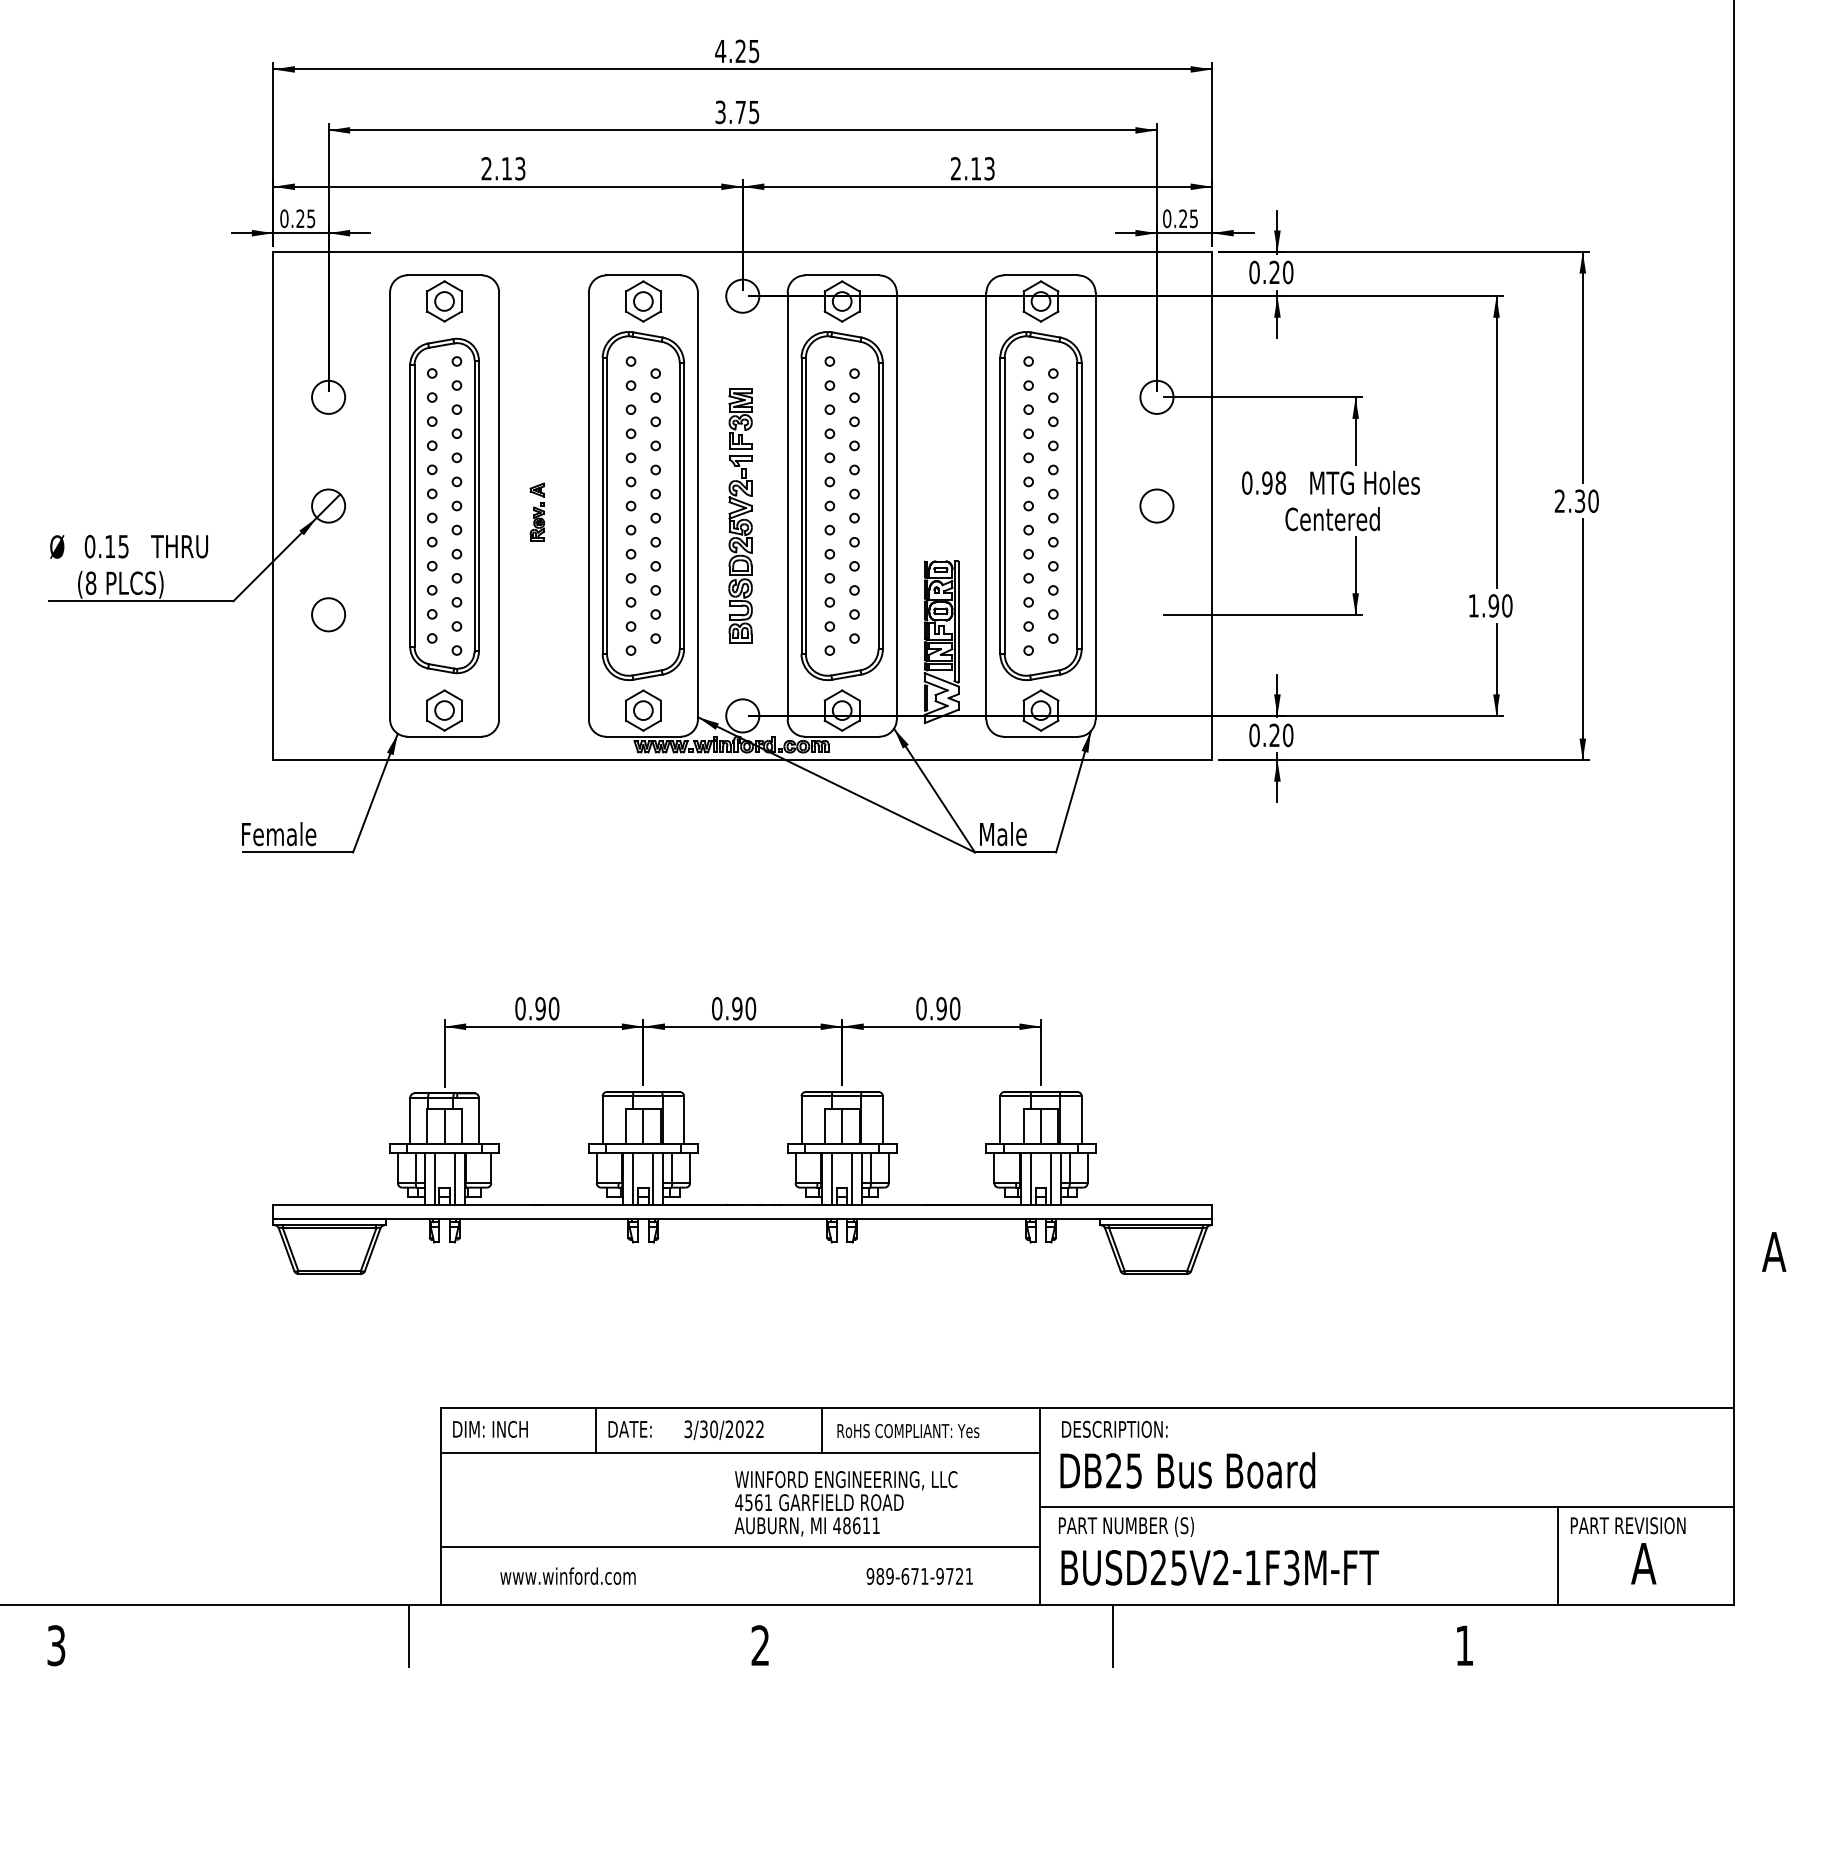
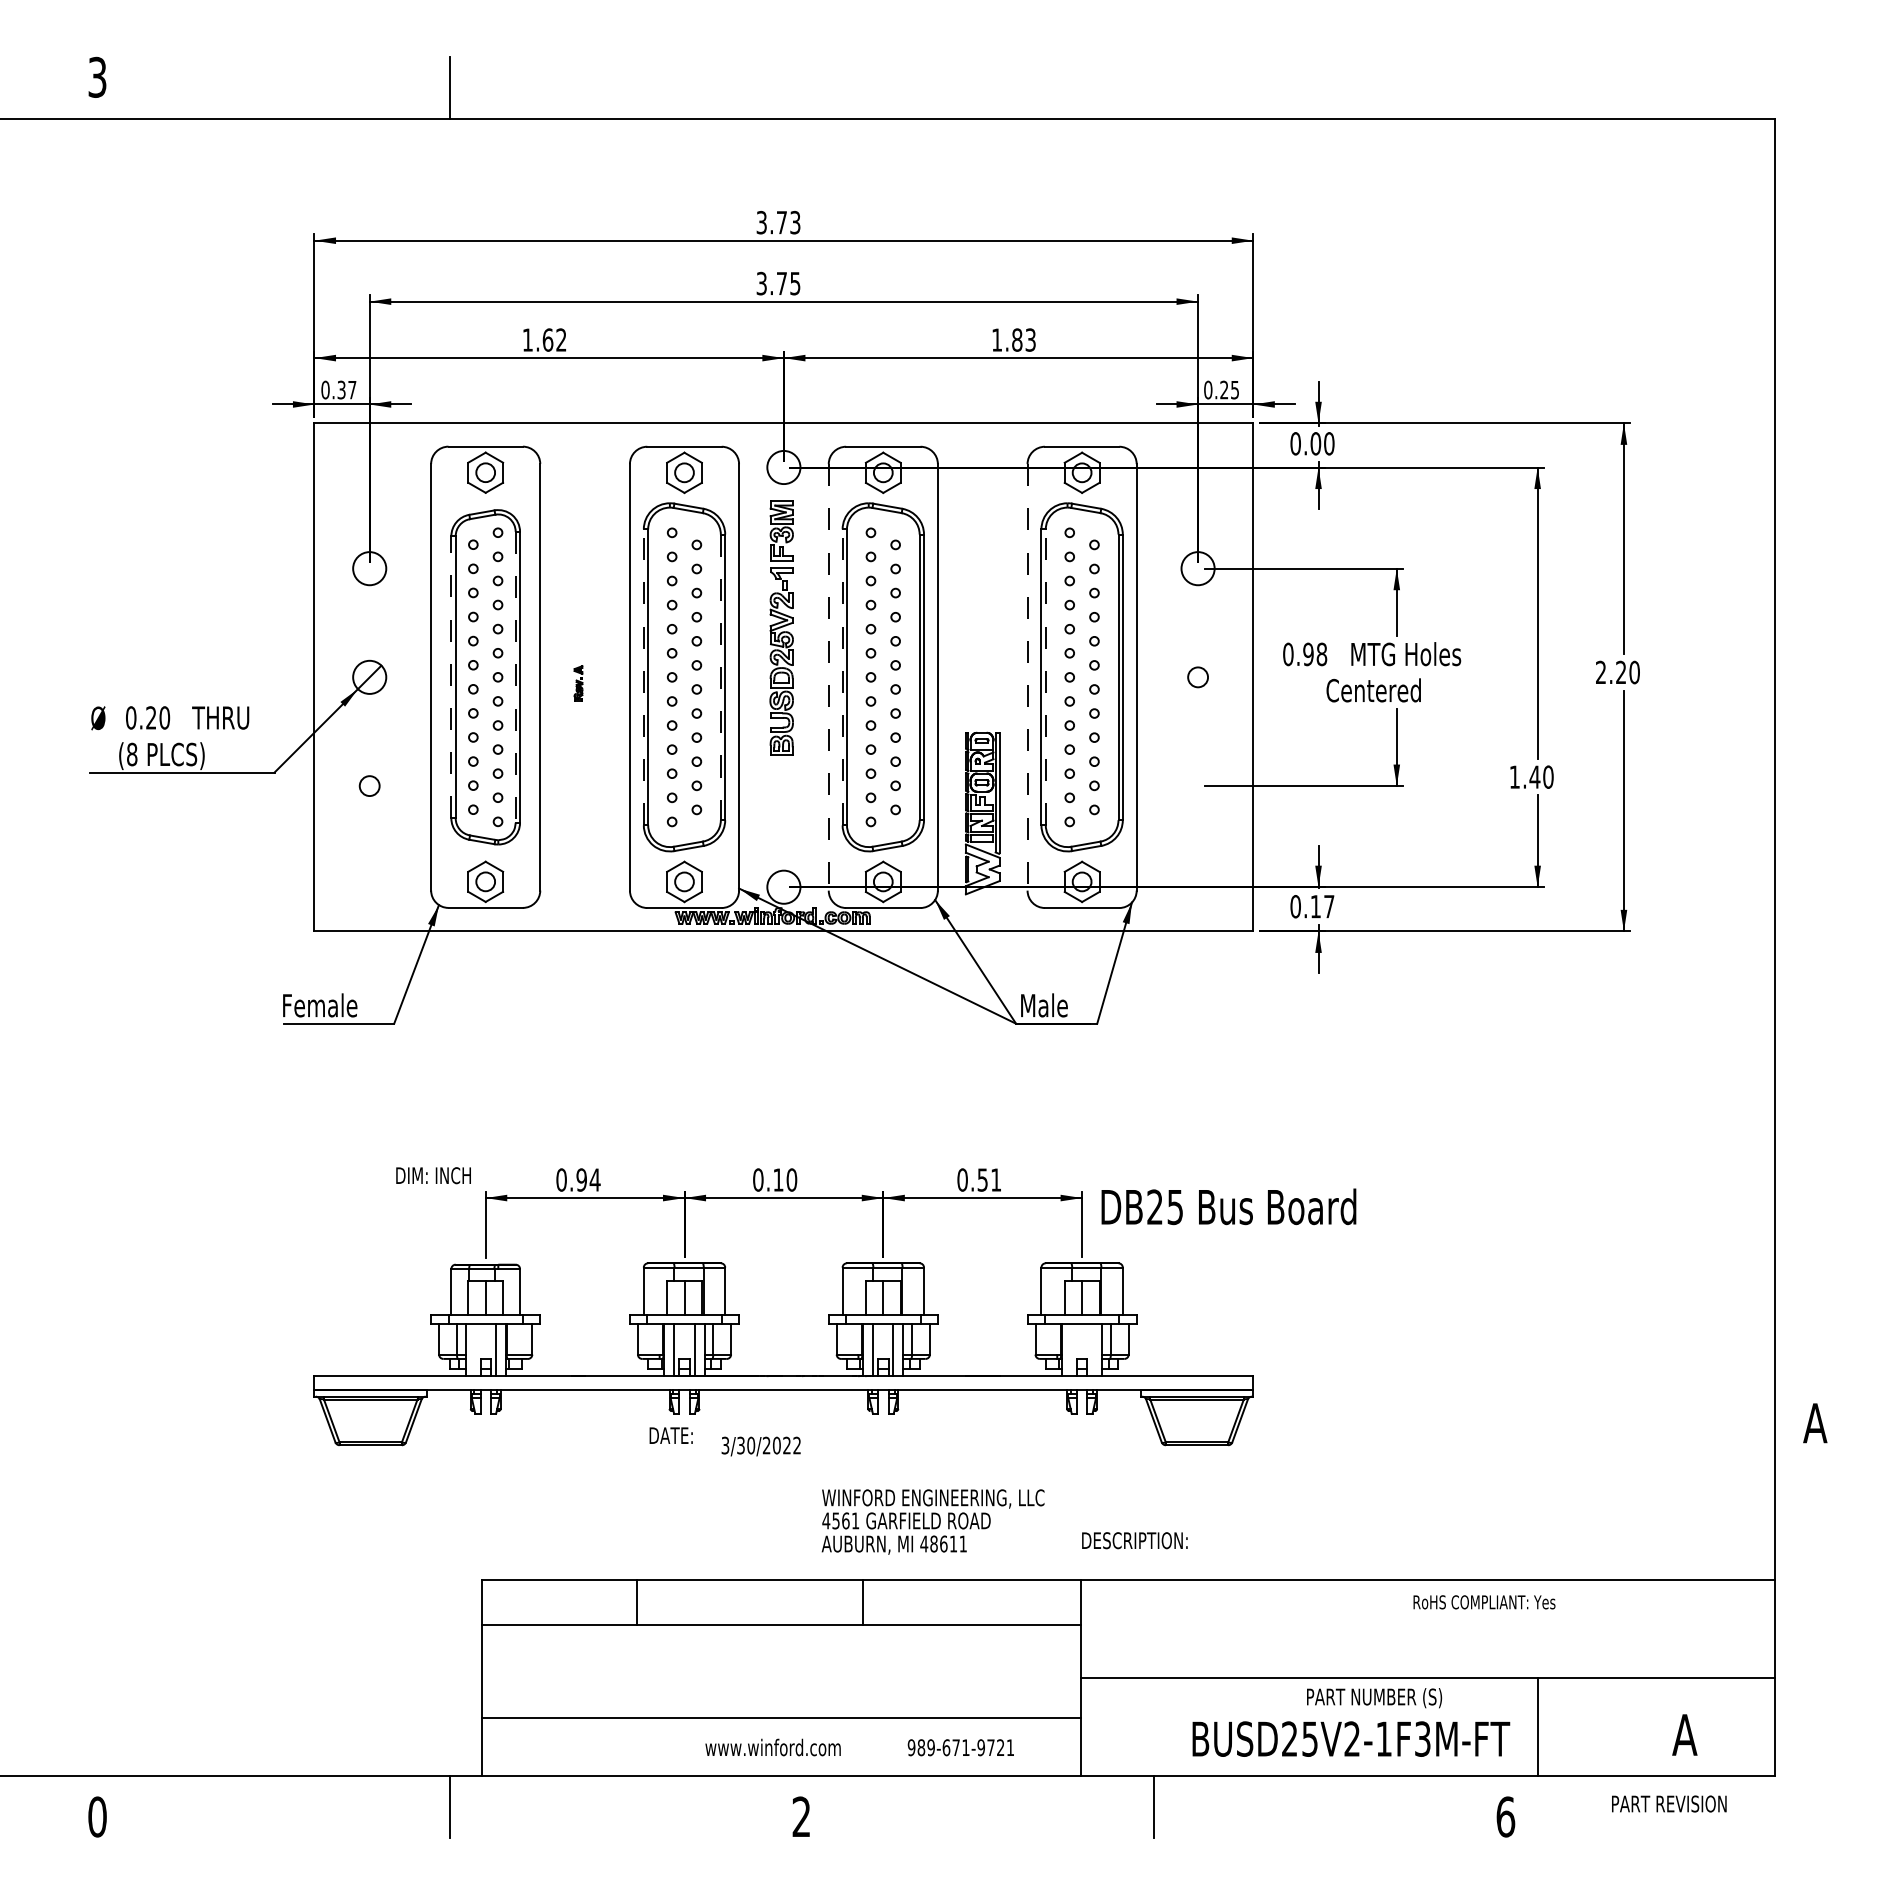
text: (737, 51) -> (778, 222), 4.25 -> 3.73
text: (503, 168) -> (544, 339), 2.13 -> 1.62
text: (966, 168) -> (1007, 339), 2.13 -> 1.83
text: (305, 219) -> (346, 390), 0.25 -> 0.37
text: (1274, 272) -> (1315, 443), 0.20 -> 0.00
text: (1580, 501) -> (1621, 672), 2.30 -> 2.20
line: (410, 505) -> (451, 676), solid -> dashed
line: (602, 505) -> (643, 676), solid -> dashed
line: (801, 505) -> (842, 676), solid -> dashed
line: (1004, 505) -> (1045, 676), solid -> dashed
circle: (1156, 505) -> (1197, 676), size x0.6
line: (474, 506) -> (515, 677), solid -> dashed
line: (679, 506) -> (720, 677), solid -> dashed
line: (787, 506) -> (828, 677), solid -> dashed
line: (986, 506) -> (1027, 677), solid -> dashed
part: (537, 511) -> (578, 682), size x0.6
part: (740, 515) -> (781, 627), moved
text: (117, 546) -> (158, 717), 0.15 -> 0.20
text: (1493, 605) -> (1534, 776), 1.90 -> 1.40
circle: (328, 614) -> (369, 785), size x0.6
text: (1281, 735) -> (1322, 906), 0.20 -> 0.17
text: (553, 1008) -> (594, 1179), 0.90 -> 0.94
text: (737, 1008) -> (778, 1179), 0.90 -> 0.10
text: (948, 1008) -> (989, 1179), 0.90 -> 0.51
line: (434, 1179) -> (475, 1350), removed
line: (1031, 1179) -> (1072, 1350), removed
line: (1051, 1179) -> (1092, 1350), removed
text: (490, 1429) -> (433, 1175), moved
text: (629, 1429) -> (670, 1435), moved
text: (1114, 1429) -> (1134, 1540), moved
text: (723, 1430) -> (760, 1446), moved
text: (908, 1431) -> (1484, 1602), moved
text: (1187, 1470) -> (1228, 1206), moved
text: (845, 1503) -> (932, 1521), moved
text: (1628, 1525) -> (1669, 1803), moved
text: (1126, 1527) -> (1374, 1698), moved
line: (1558, 1556) -> (1538, 1727), moved
text: (1220, 1567) -> (1351, 1738), moved
text: (567, 1576) -> (772, 1747), moved
text: (56, 1645) -> (97, 1816), 3 -> 0
text: (1464, 1645) -> (1505, 1816), 1 -> 6

